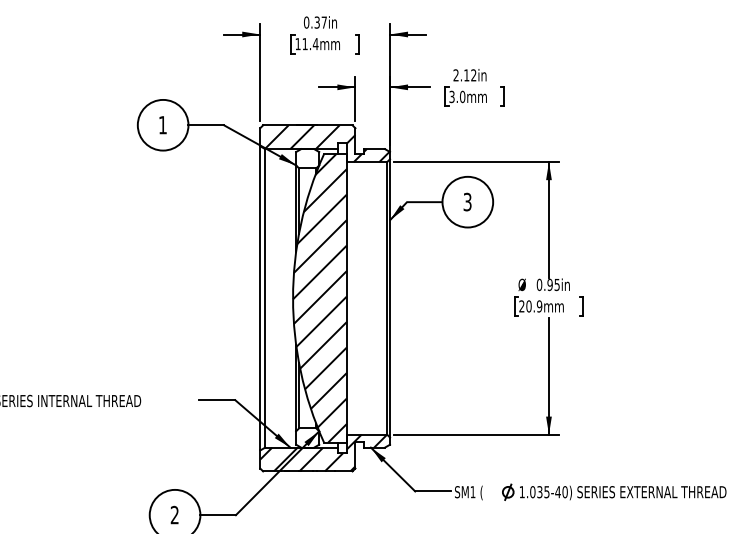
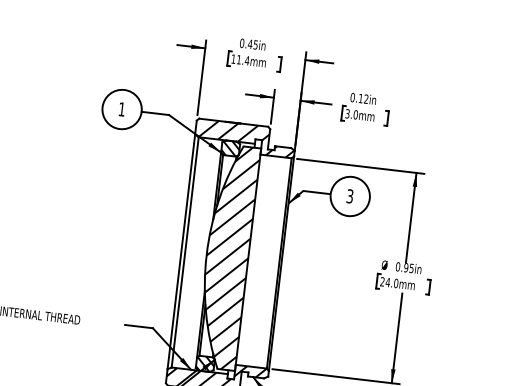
text: (320, 22) -> (252, 44), 0.37in -> 0.45in
text: (455, 75) -> (352, 97), 2.12in -> 0.12in
hatch: (307, 158) -> (230, 148), added
text: (534, 306) -> (392, 283), 20.9mm -> 24.0mm
hatch: (307, 437) -> (205, 363), added

